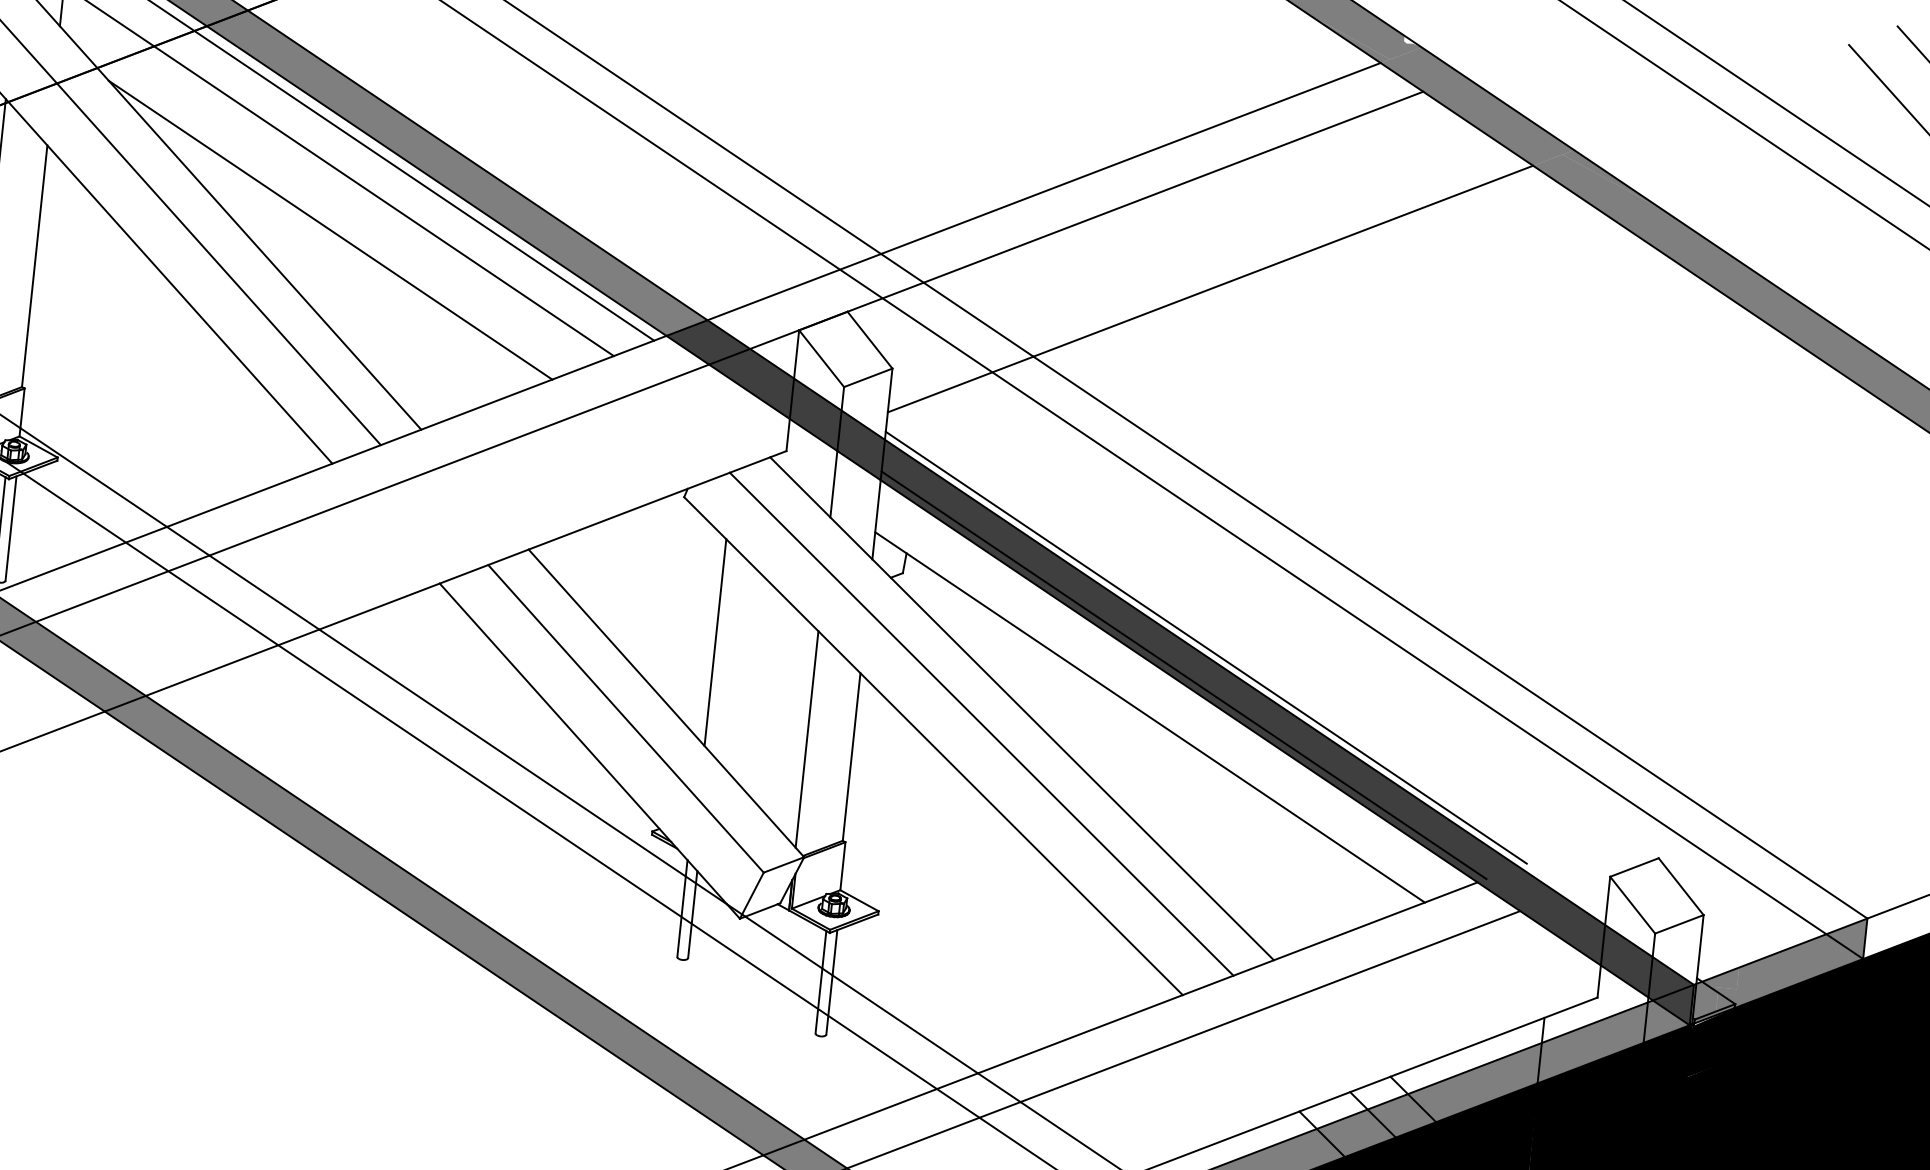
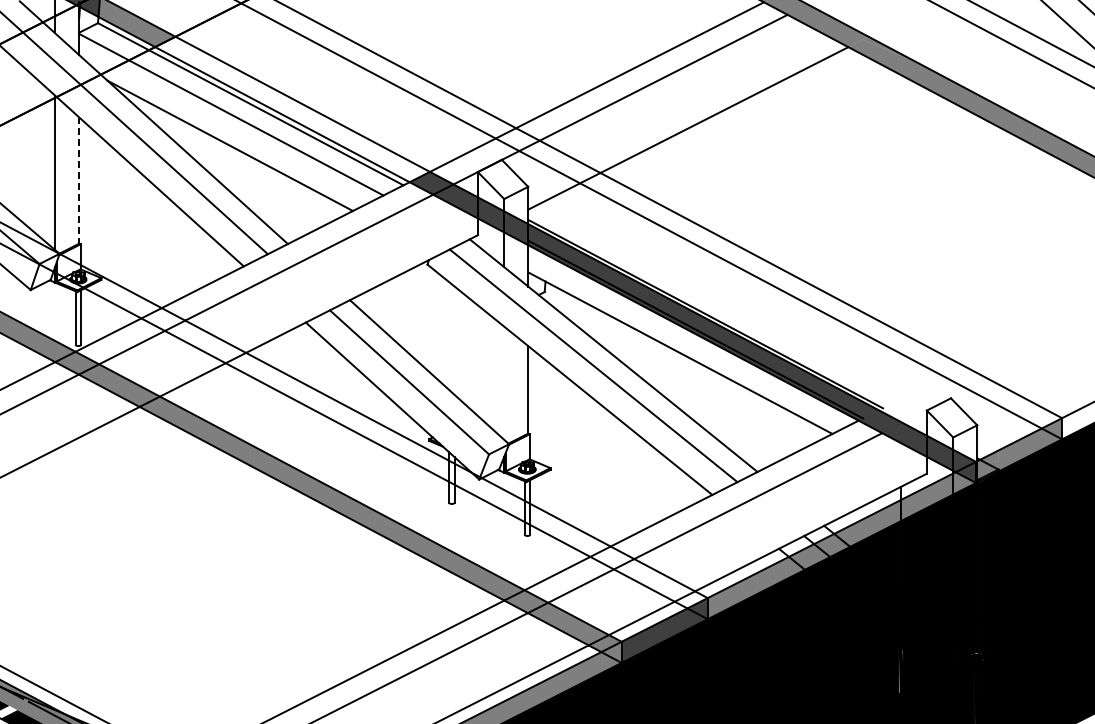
fill: (457, 173) -> (292, 109), removed
line: (35, 268) -> (79, 181), solid -> dashed
line: (715, 643) -> (451, 338), removed
line: (807, 738) -> (504, 382), removed

